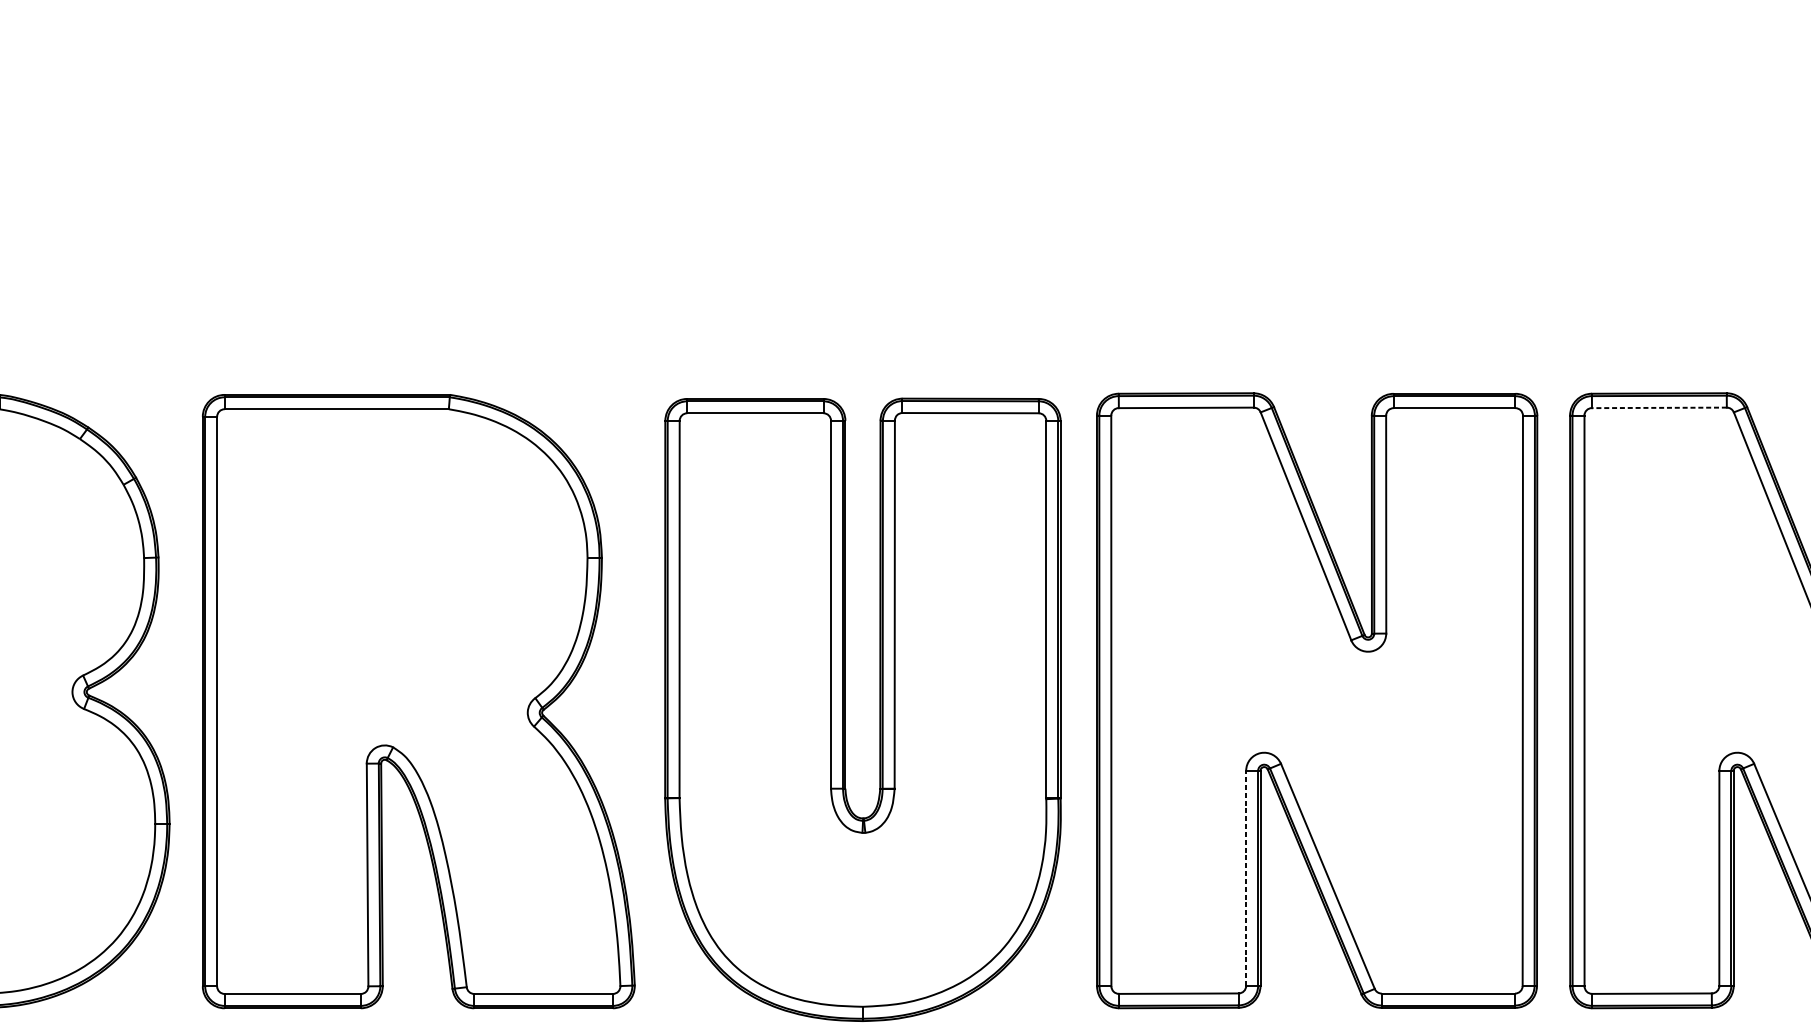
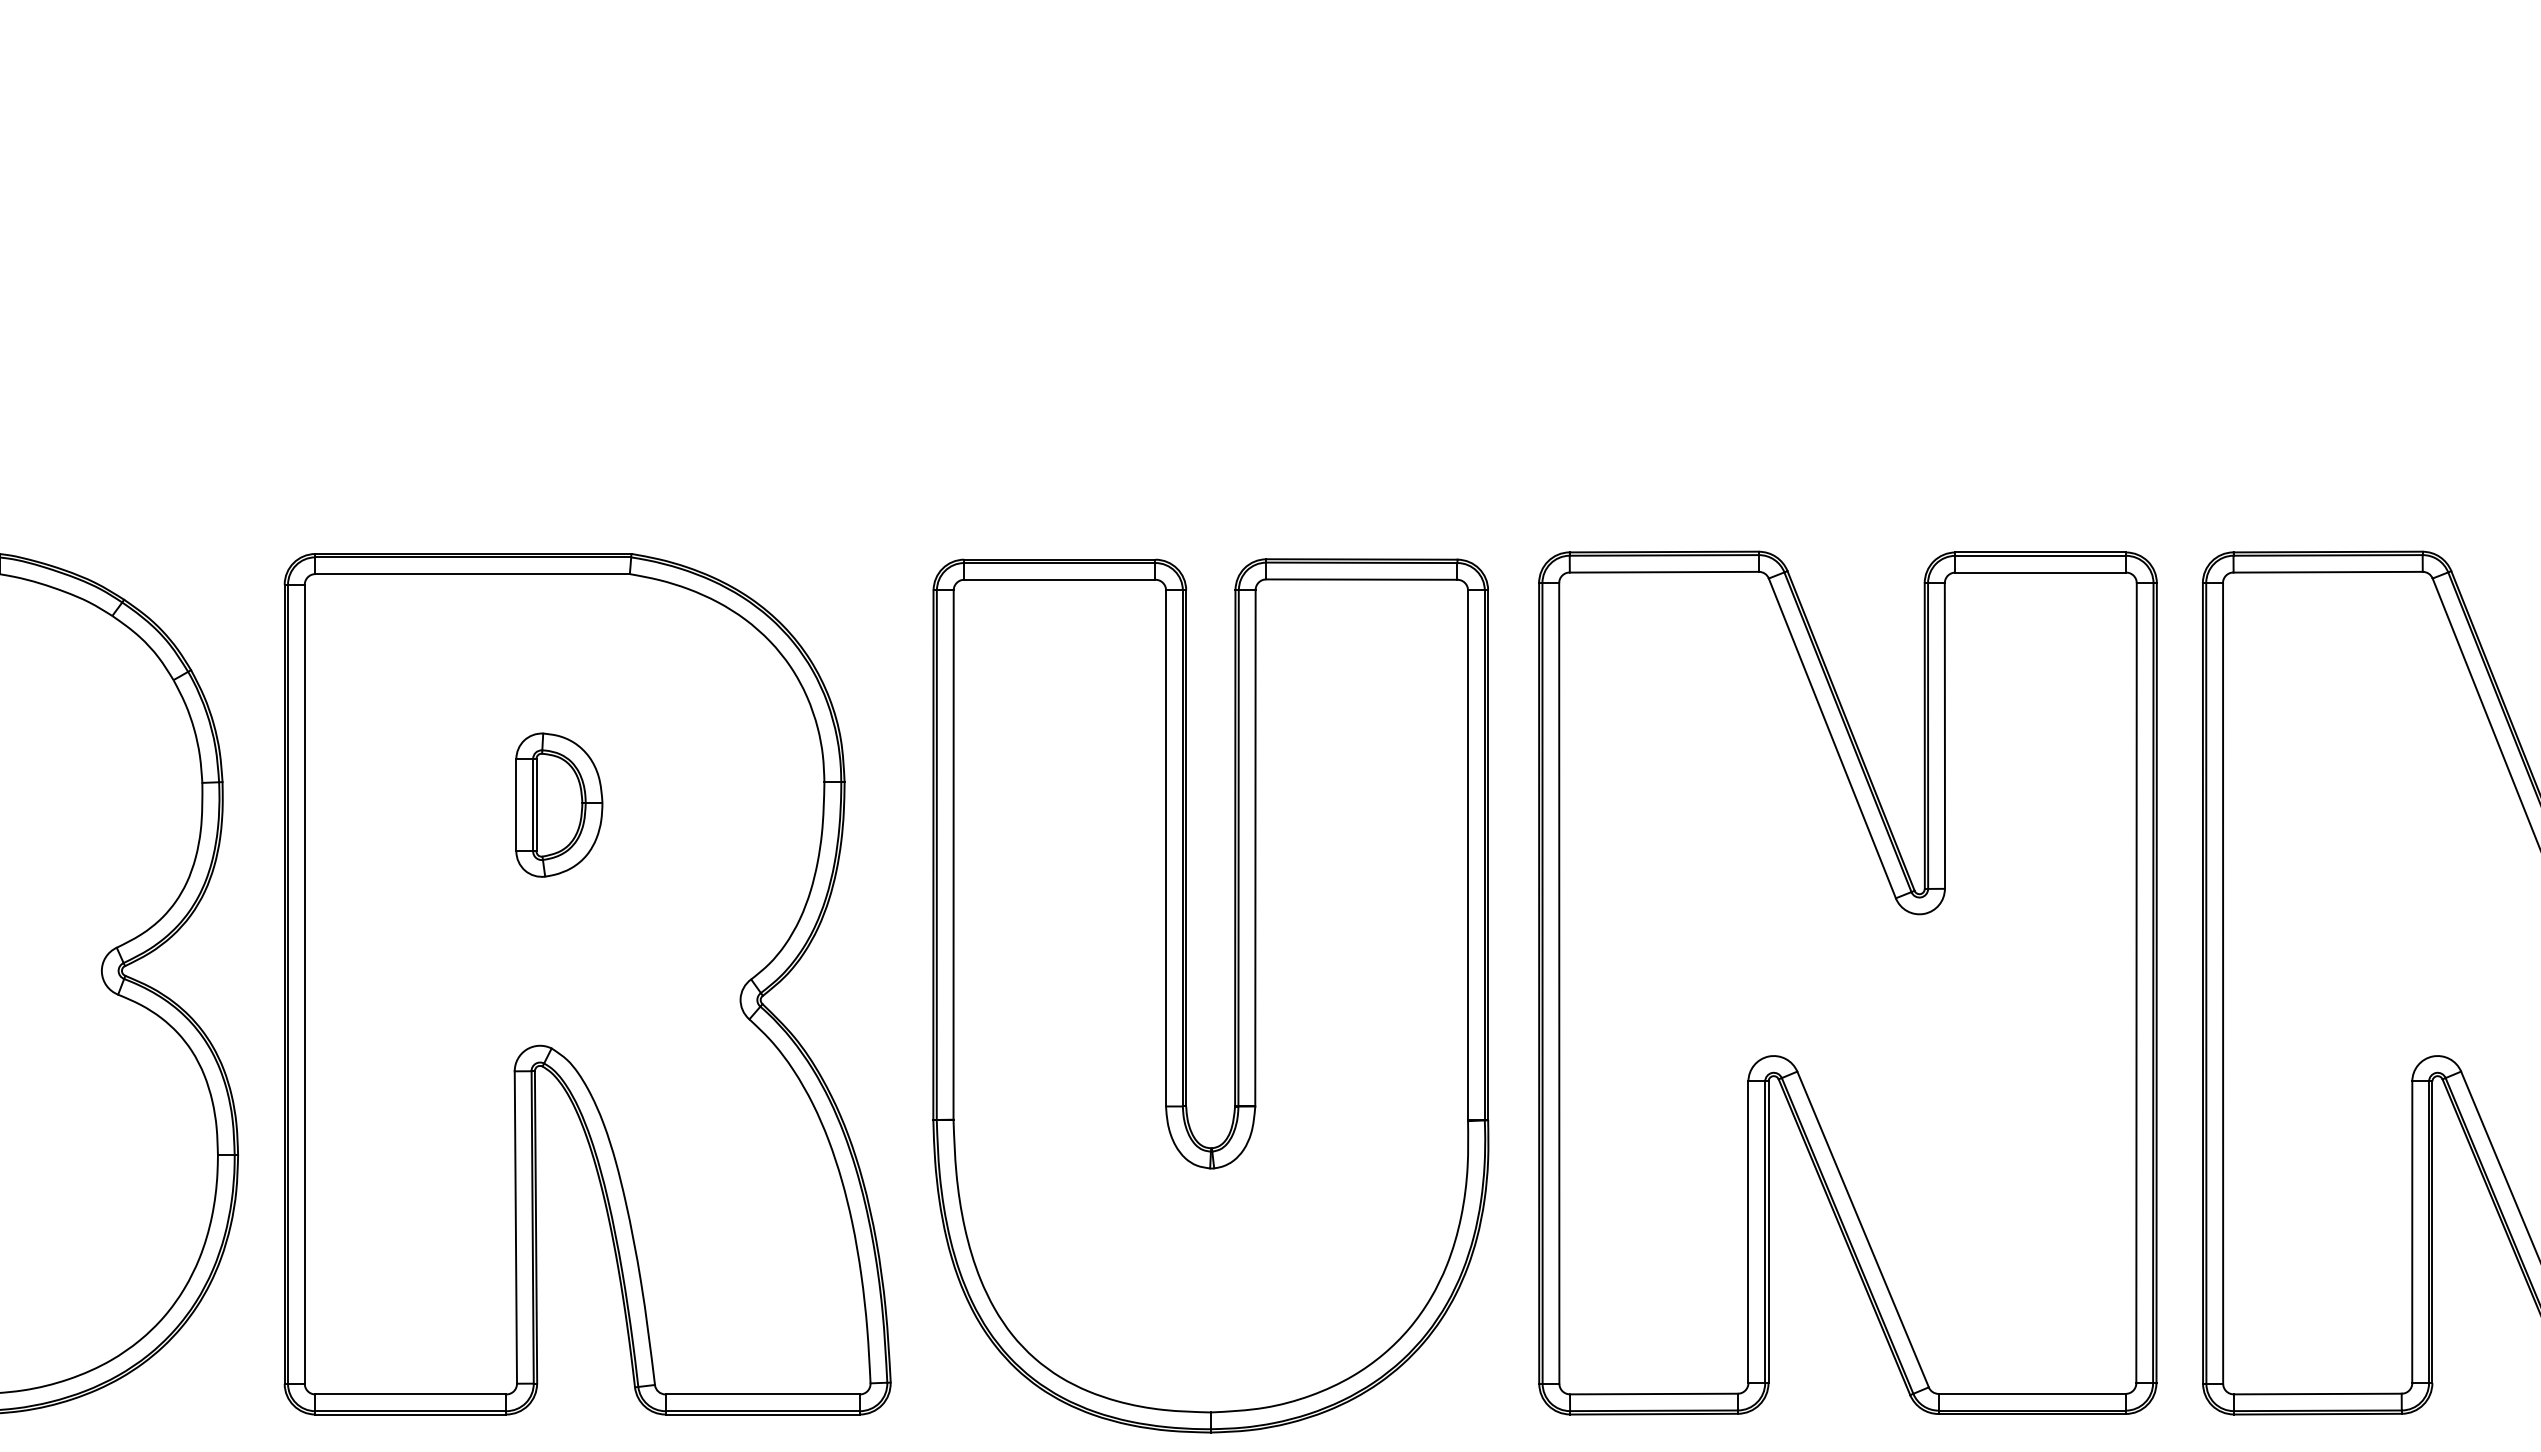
line: (1659, 408) -> (2328, 572), dashed -> solid
part: (398, 573) -> (559, 804), added
line: (1246, 878) -> (1748, 1232), dashed -> solid

